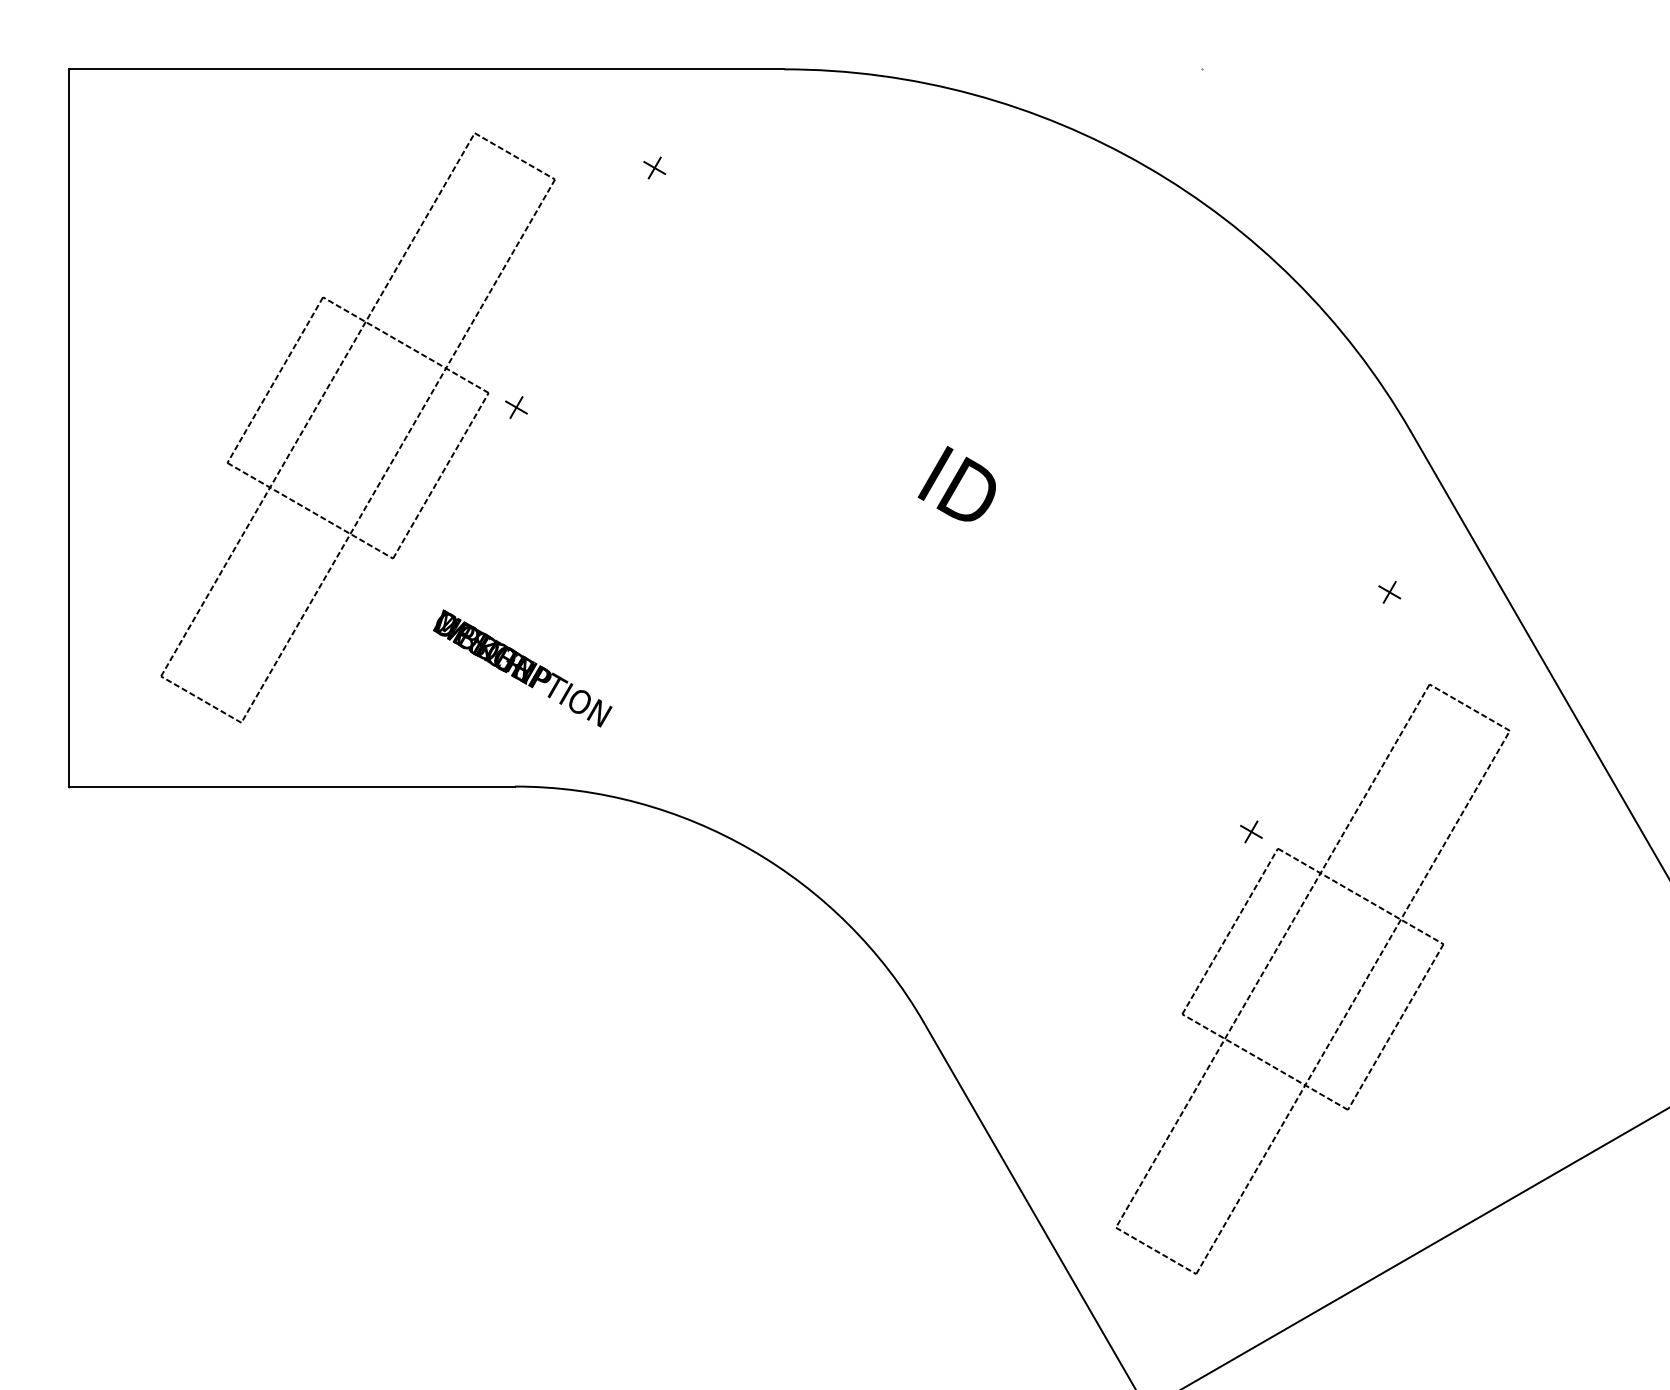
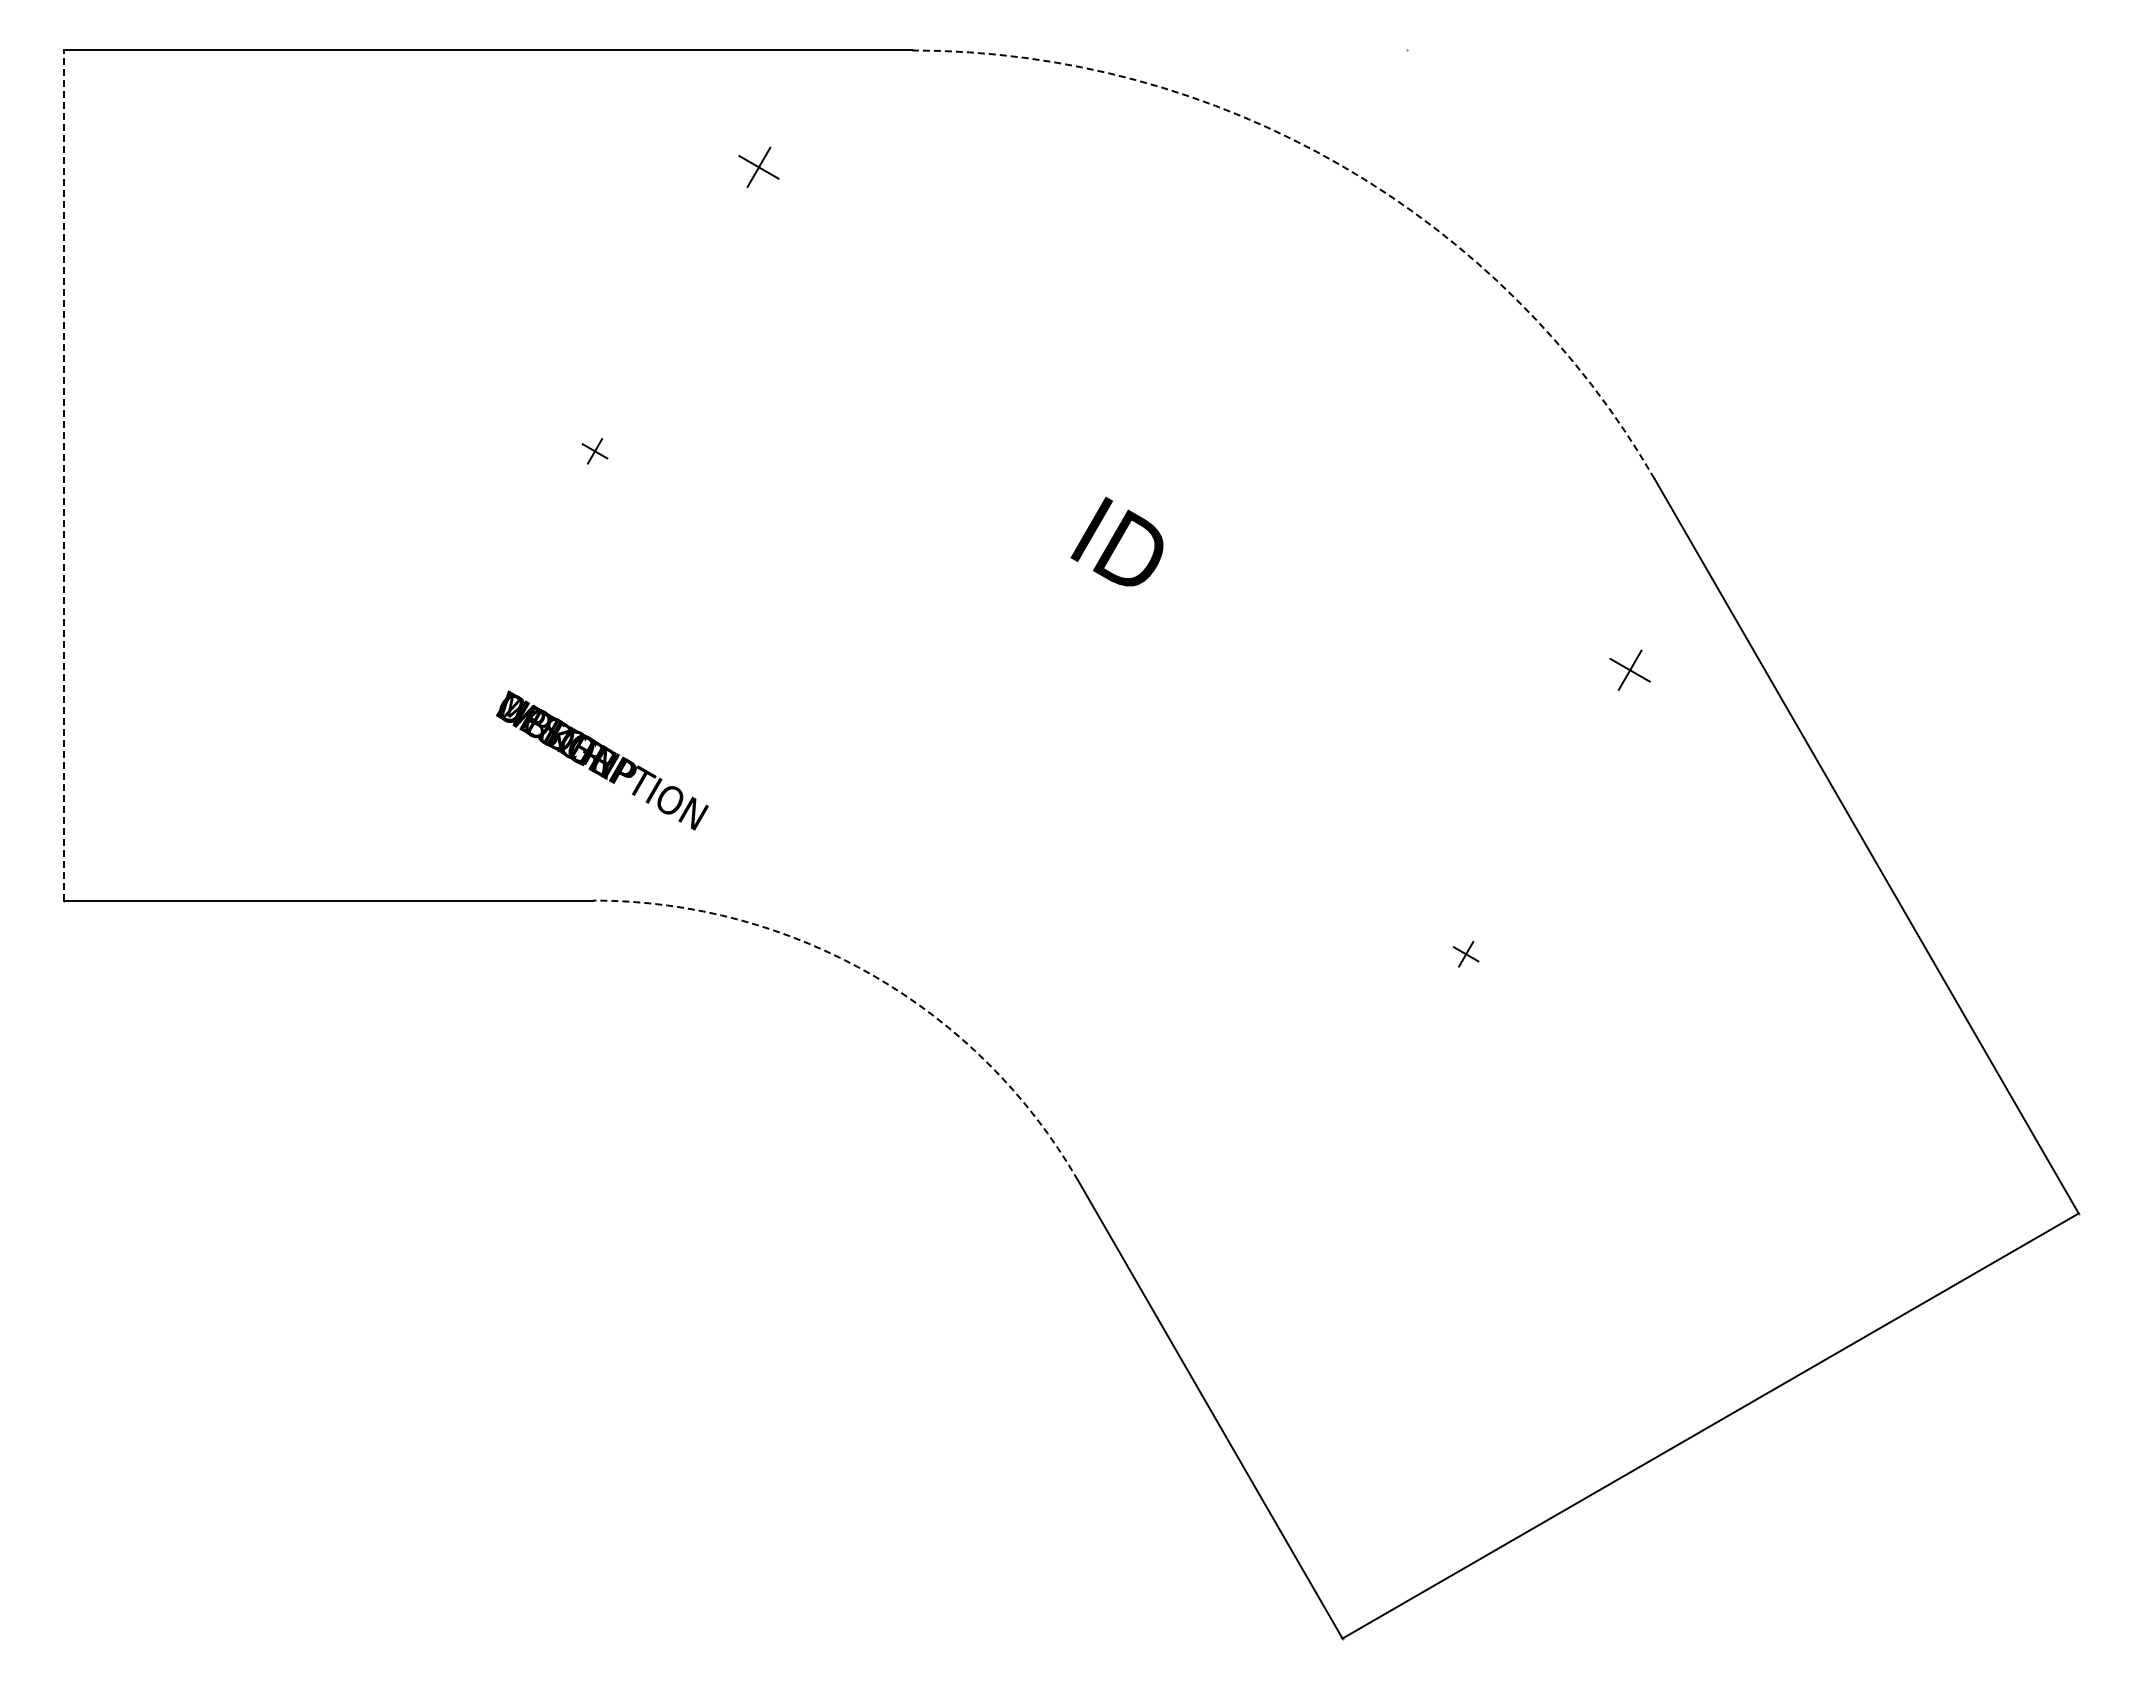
arc: (1145, 166) -> (1340, 165), solid -> dashed
part: (654, 168) -> (758, 167), size x1.6
line: (68, 427) -> (64, 475), solid -> dashed
part: (395, 454) -> (451, 506), removed
part: (1389, 592) -> (1629, 670), size x1.6
arc: (751, 849) -> (873, 975), solid -> dashed
part: (1271, 959) -> (1490, 1105), removed

